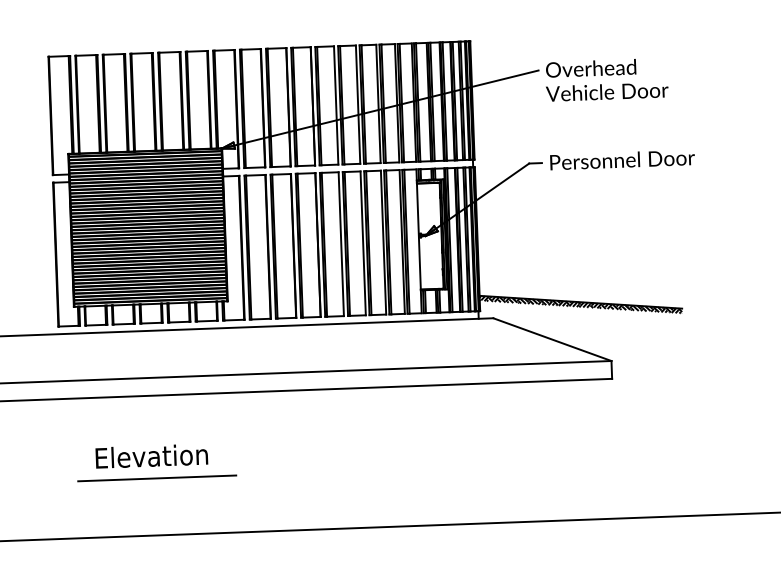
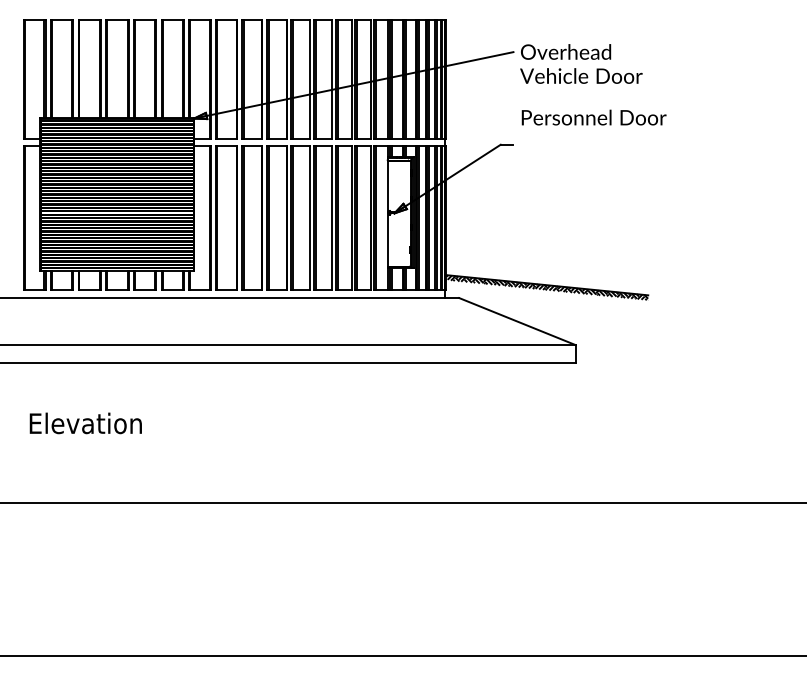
text: (621, 159) -> (593, 117), moved
text: (151, 456) -> (85, 423), moved
line: (157, 478) -> (117, 445), removed

